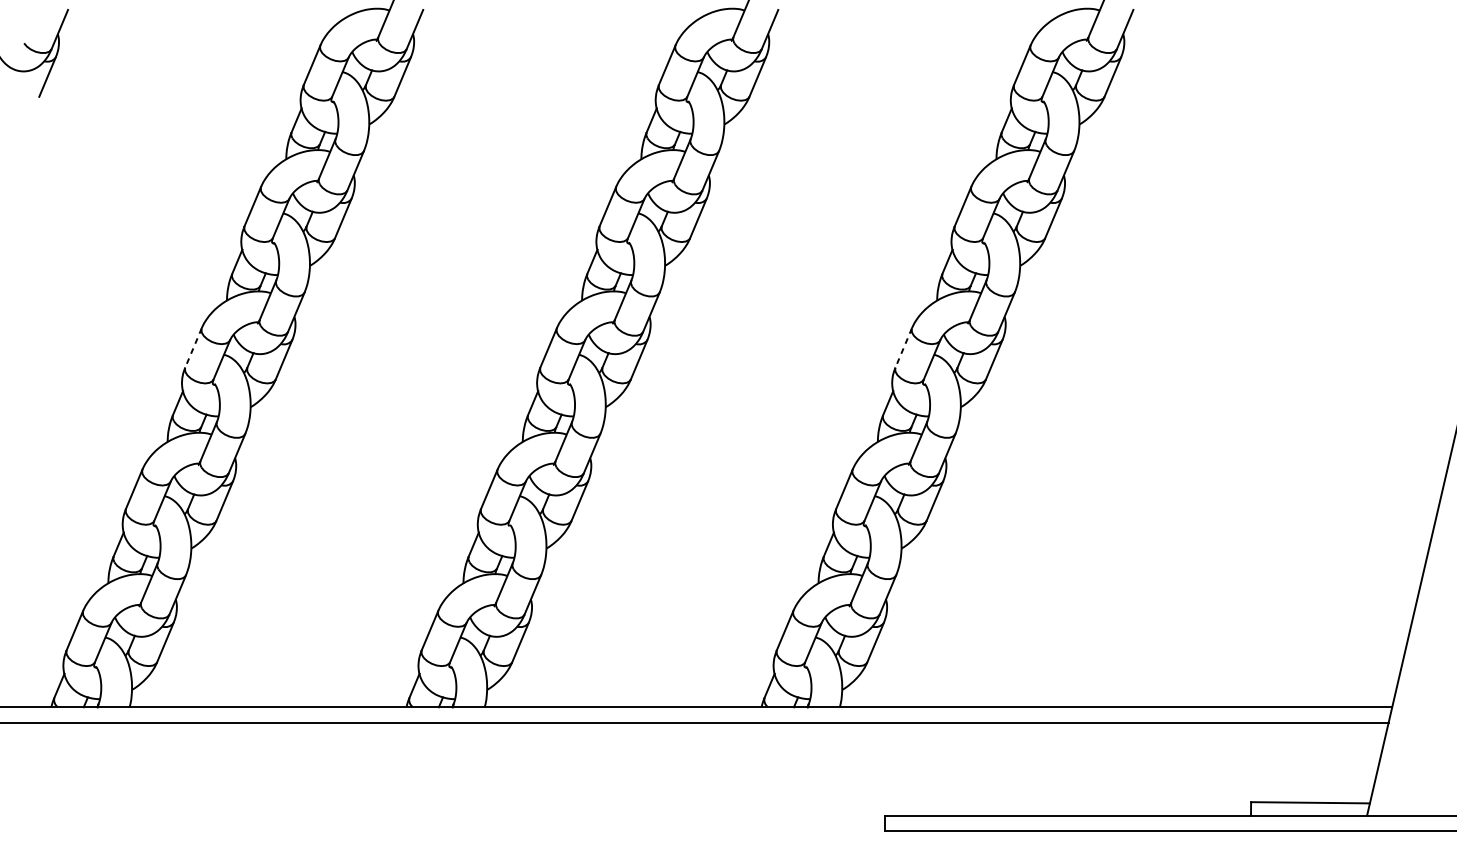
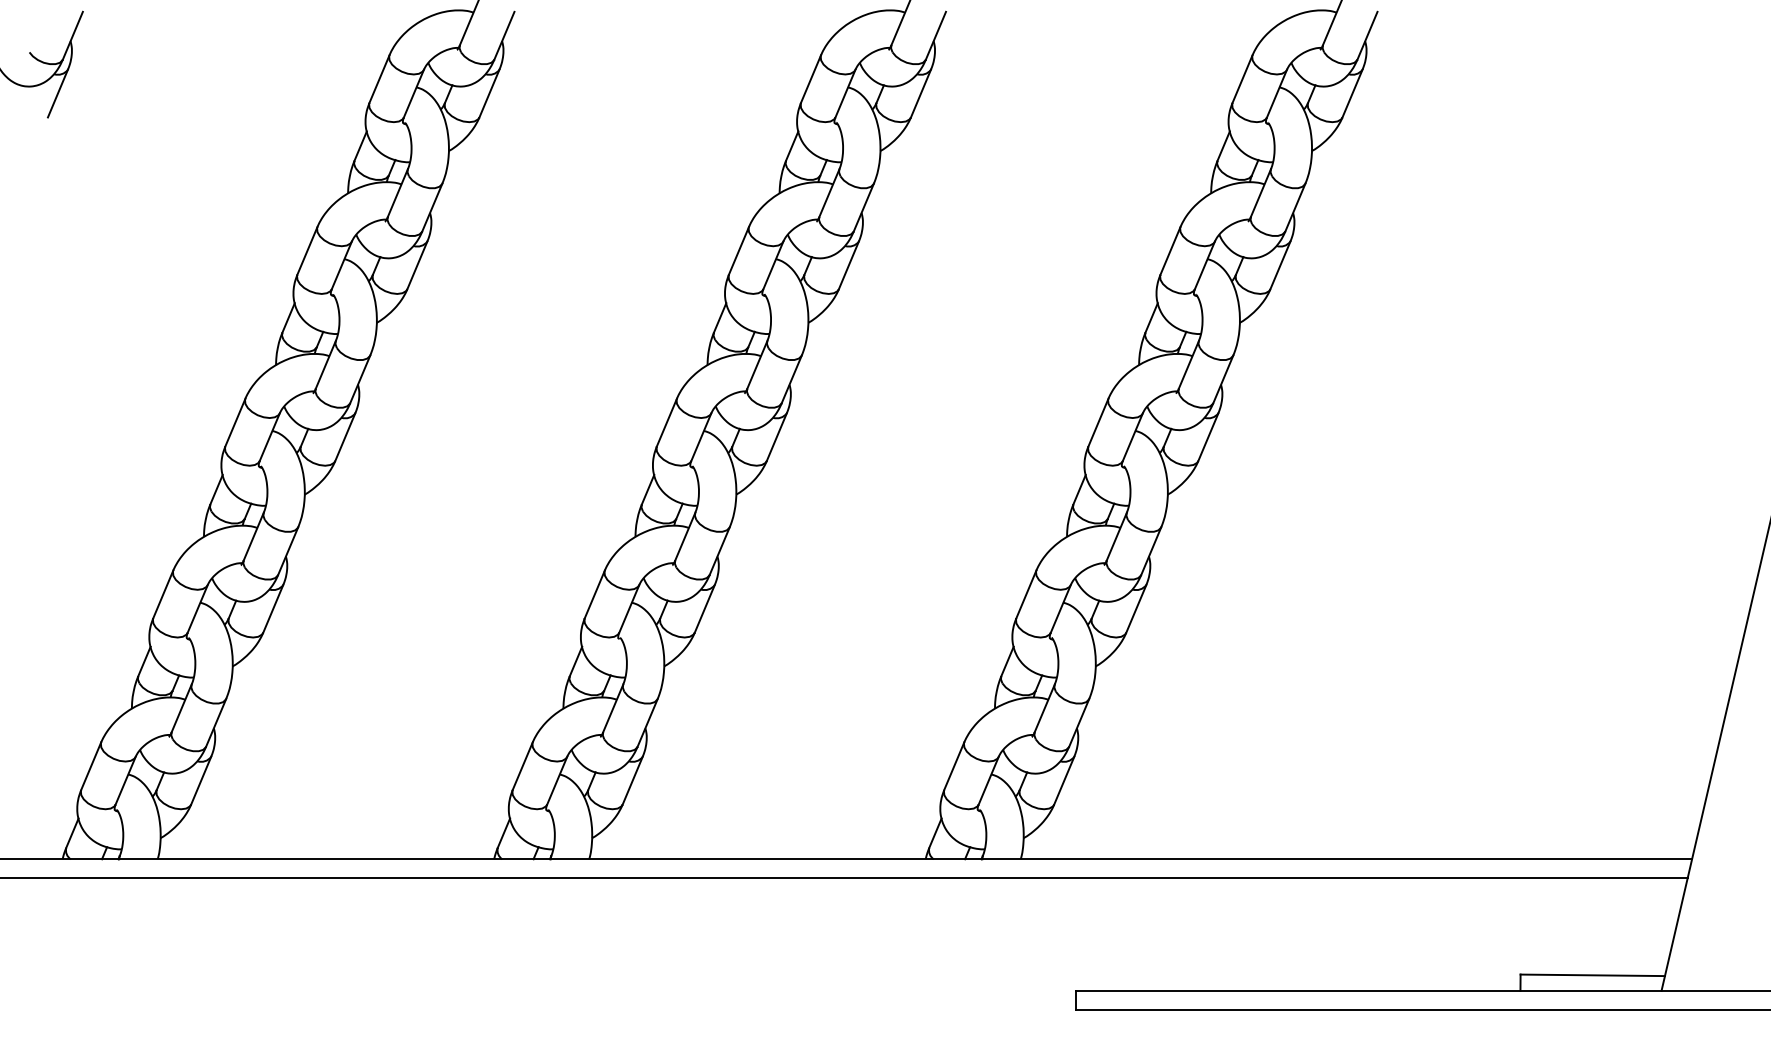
line: (193, 347) -> (235, 422), dashed -> solid
line: (903, 347) -> (1098, 422), dashed -> solid

